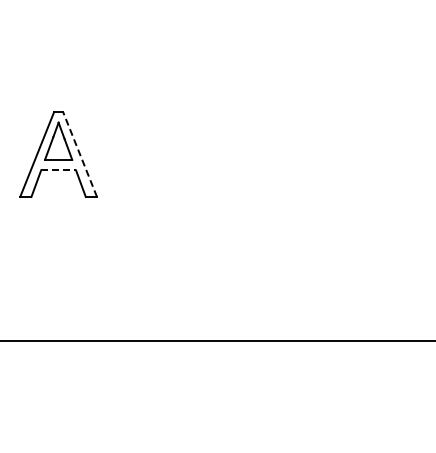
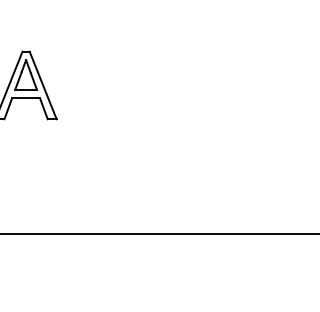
line: (80, 154) -> (43, 85), dashed -> solid
line: (59, 170) -> (26, 98), dashed -> solid

